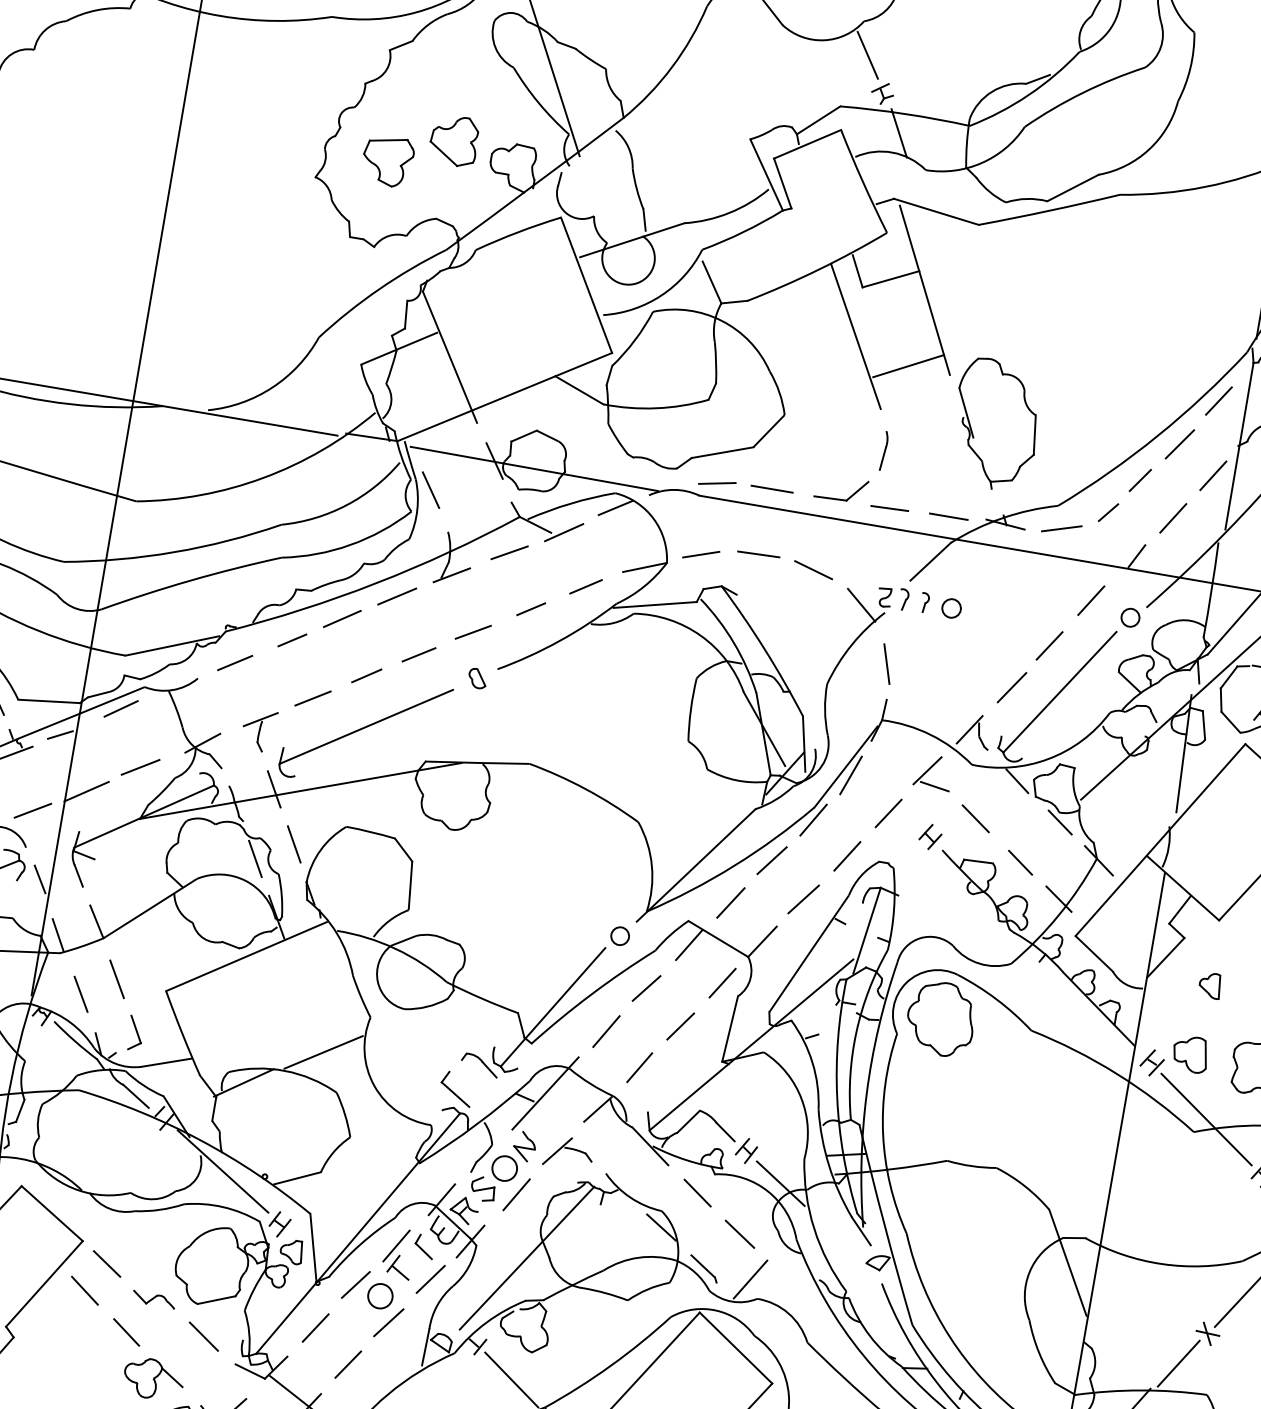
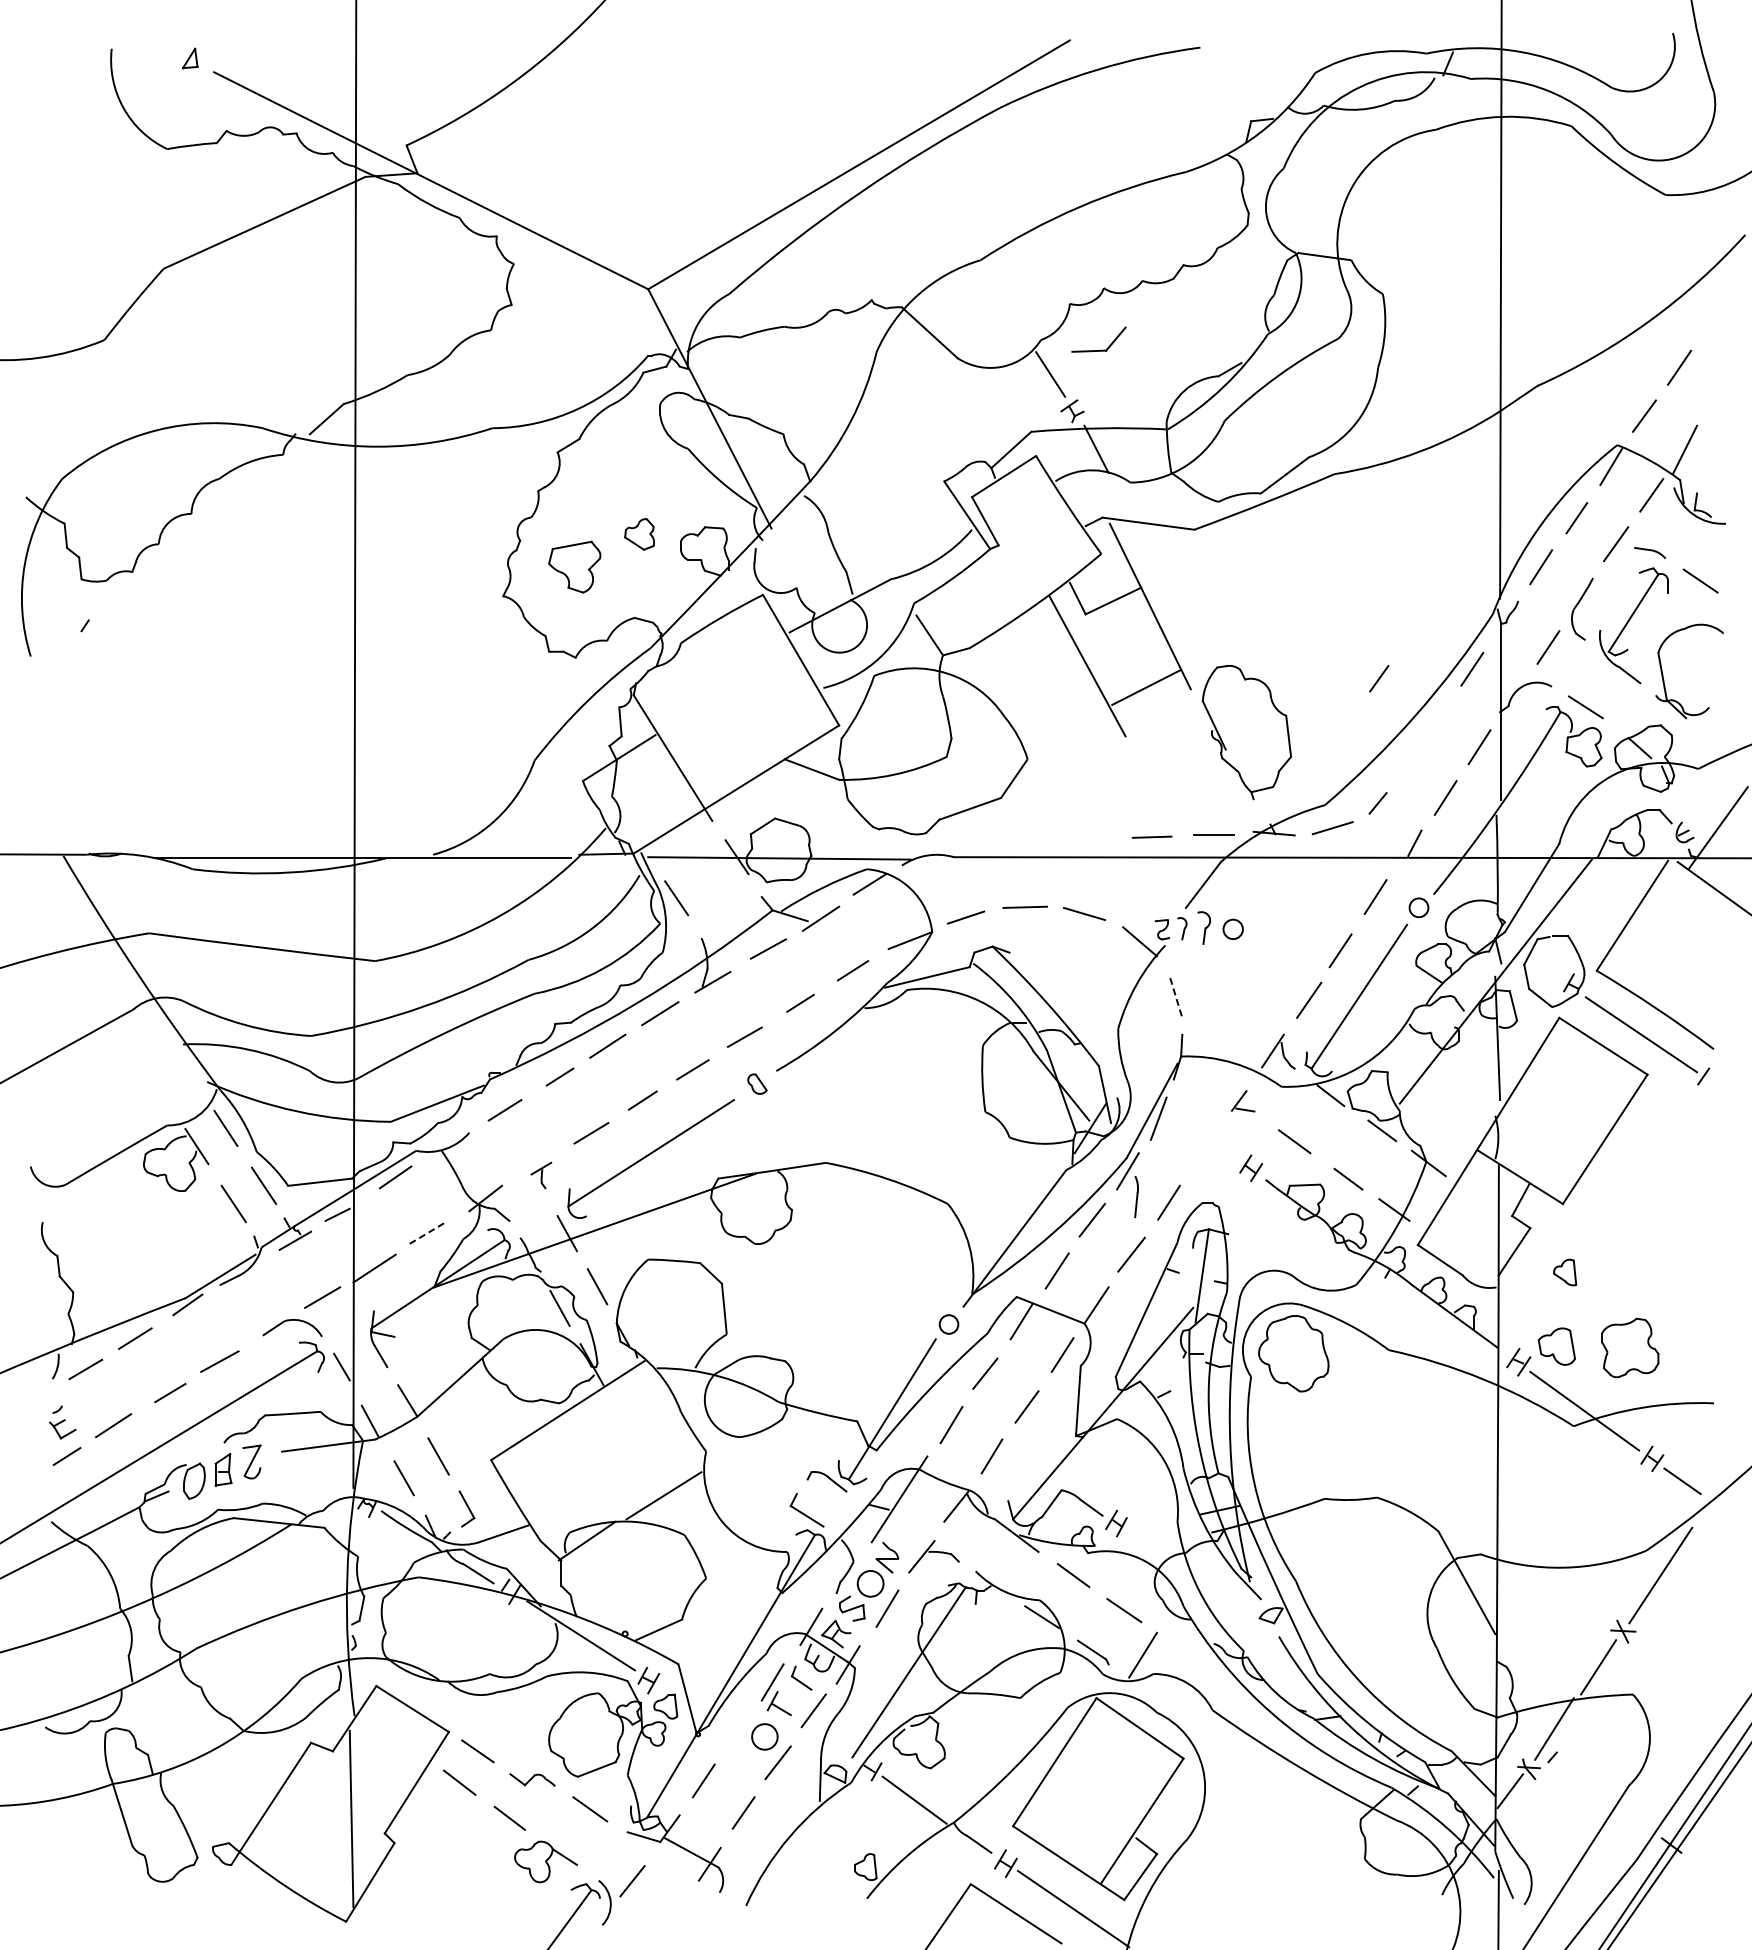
part: (454, 140) -> (639, 534), size x0.6
line: (1179, 444) -> (1439, 720), removed
part: (884, 451) -> (1136, 1197), moved
line: (1140, 480) -> (1379, 678), moved
line: (716, 483) -> (969, 841), removed
line: (772, 488) -> (1027, 837), removed
part: (842, 498) -> (1101, 349), moved
part: (924, 603) -> (1204, 928), size x1.6
line: (887, 663) -> (1176, 997), solid -> dashed
part: (259, 730) -> (541, 1175), size x0.6
line: (140, 767) -> (425, 1234), solid -> dashed
part: (932, 772) -> (1242, 1101), size x0.6
line: (888, 813) -> (1203, 1151), removed
line: (780, 1183) -> (1157, 1551), removed
line: (355, 1284) -> (737, 1729), removed

